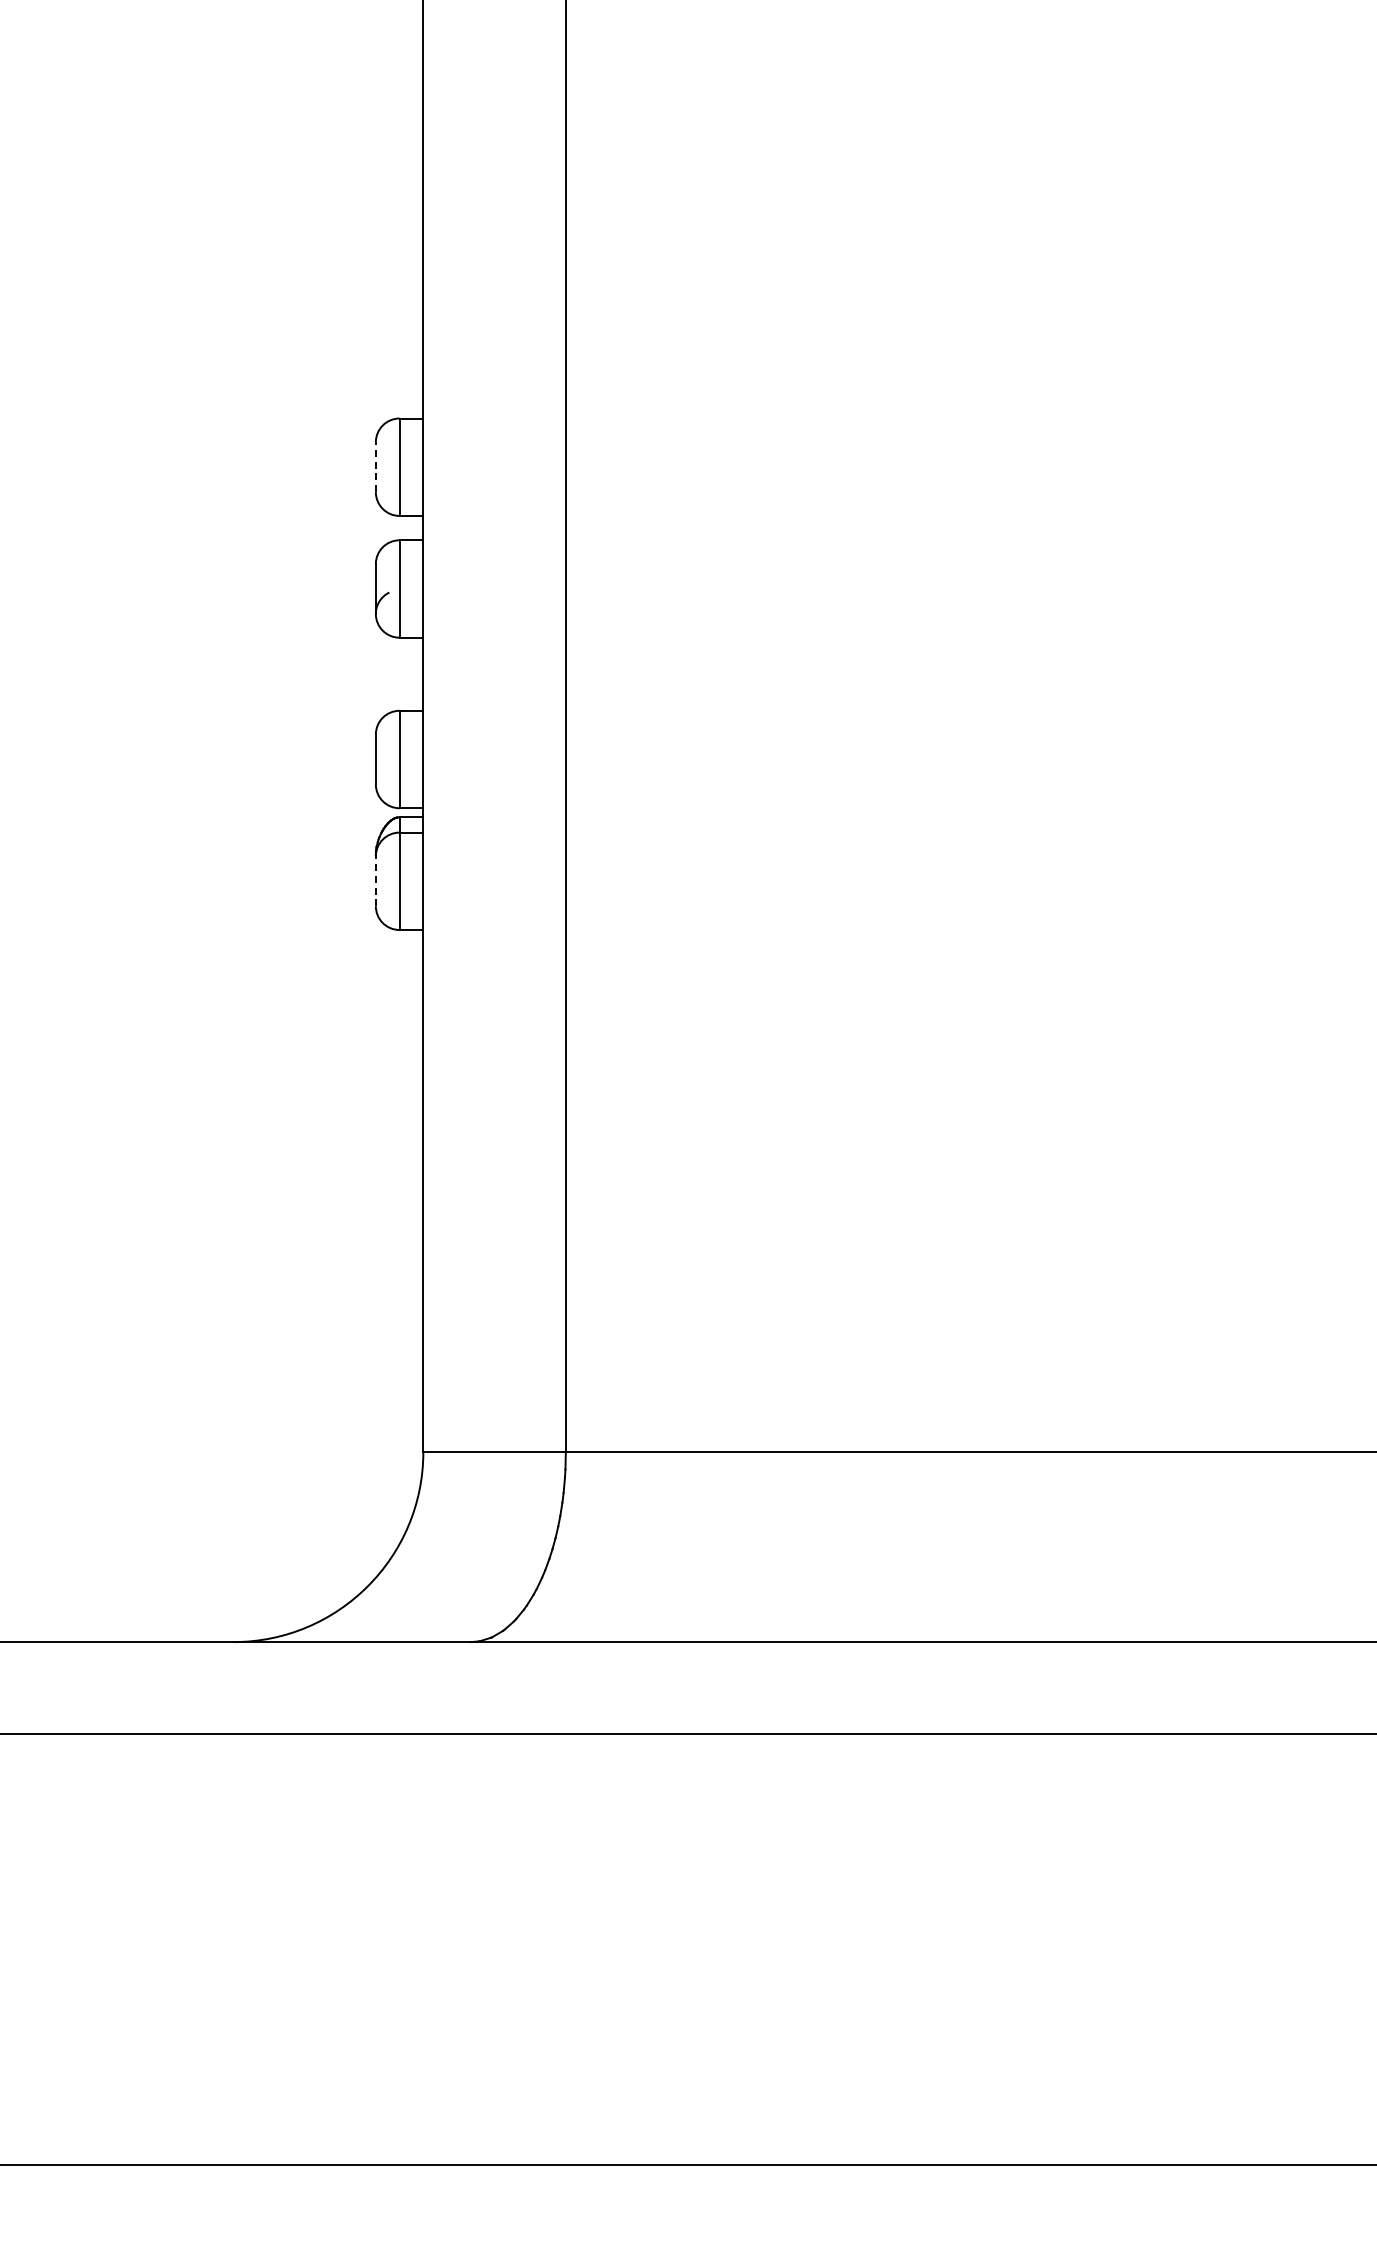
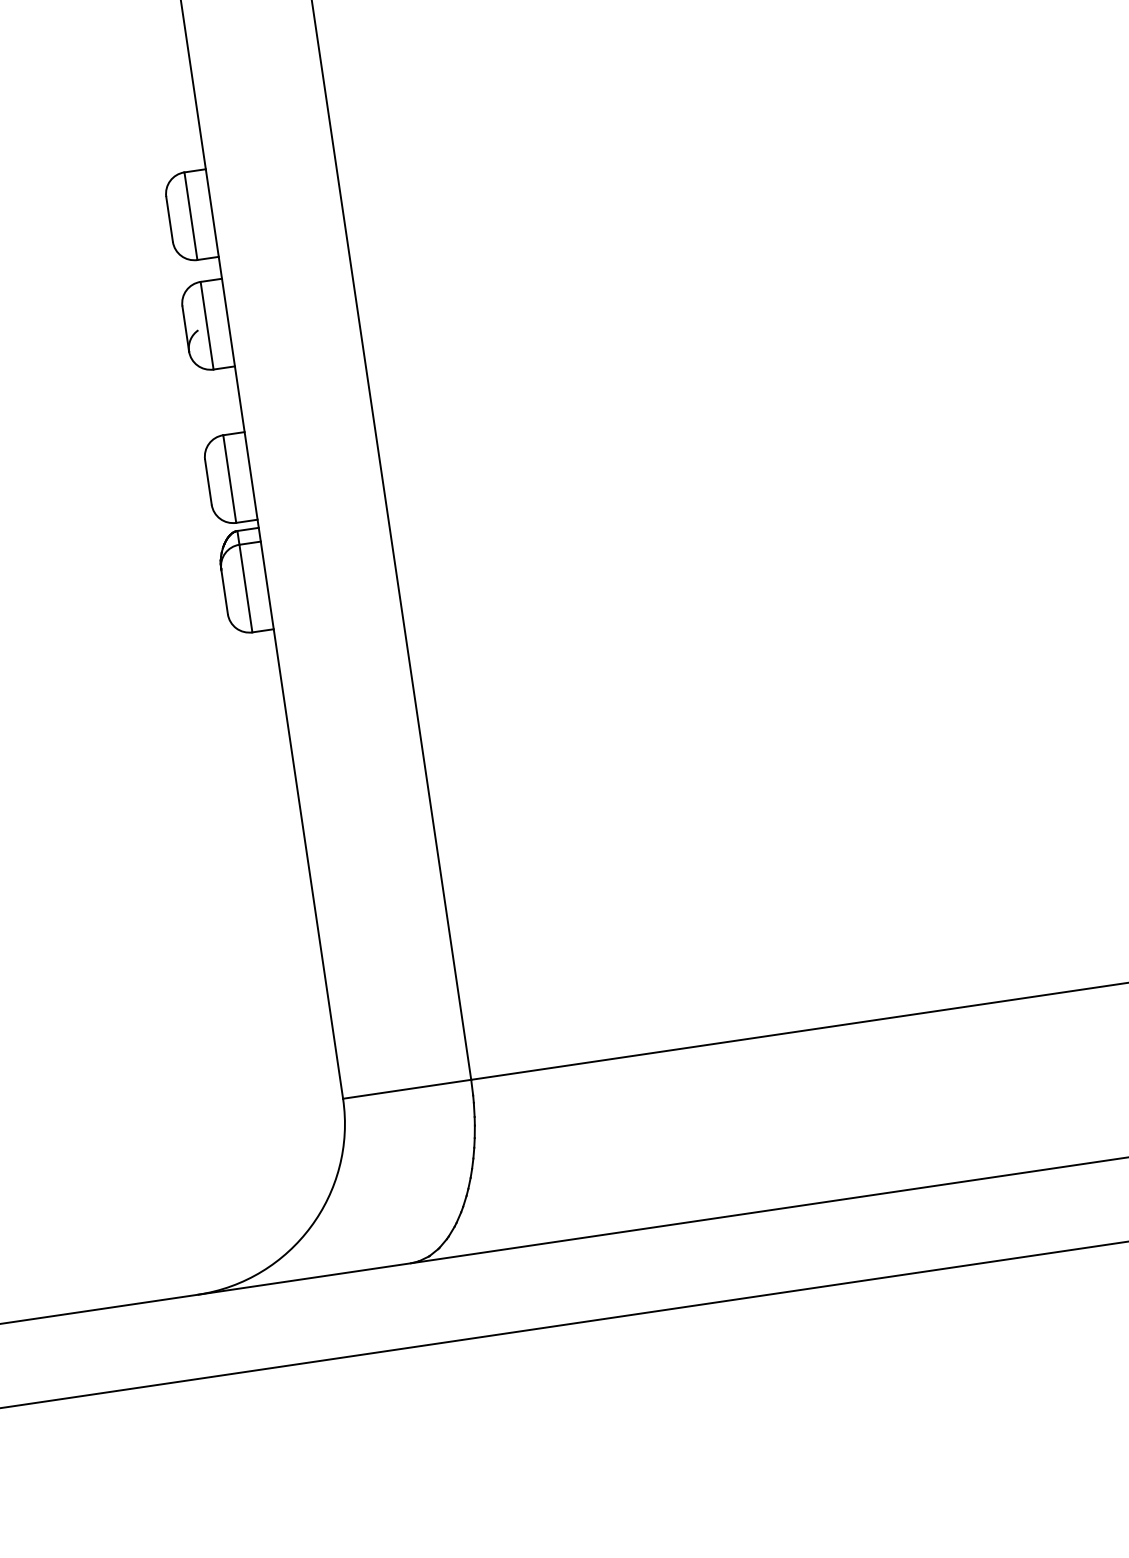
line: (375, 467) -> (169, 219), dashed -> solid
line: (375, 881) -> (224, 591), dashed -> solid

